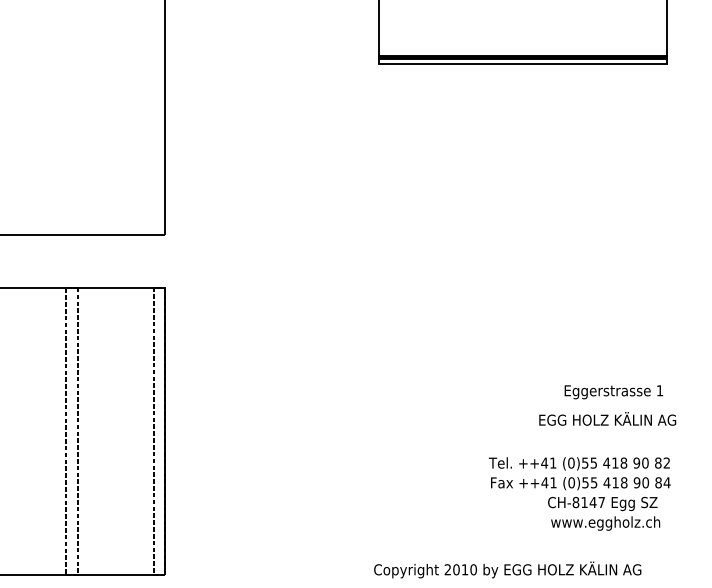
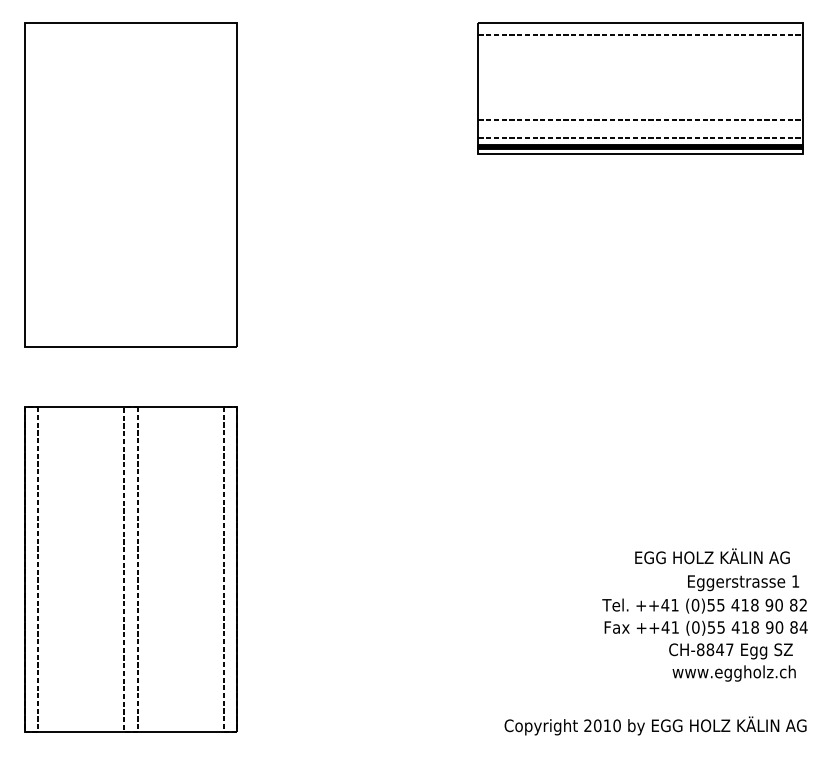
line: (522, 34) -> (640, 120), added
line: (522, 49) -> (640, 137), added
text: (613, 392) -> (743, 583), moved
text: (607, 419) -> (712, 556), moved
text: (584, 502) -> (710, 649), CH-8147 -> CH-8847
text: (507, 569) -> (655, 725), moved

